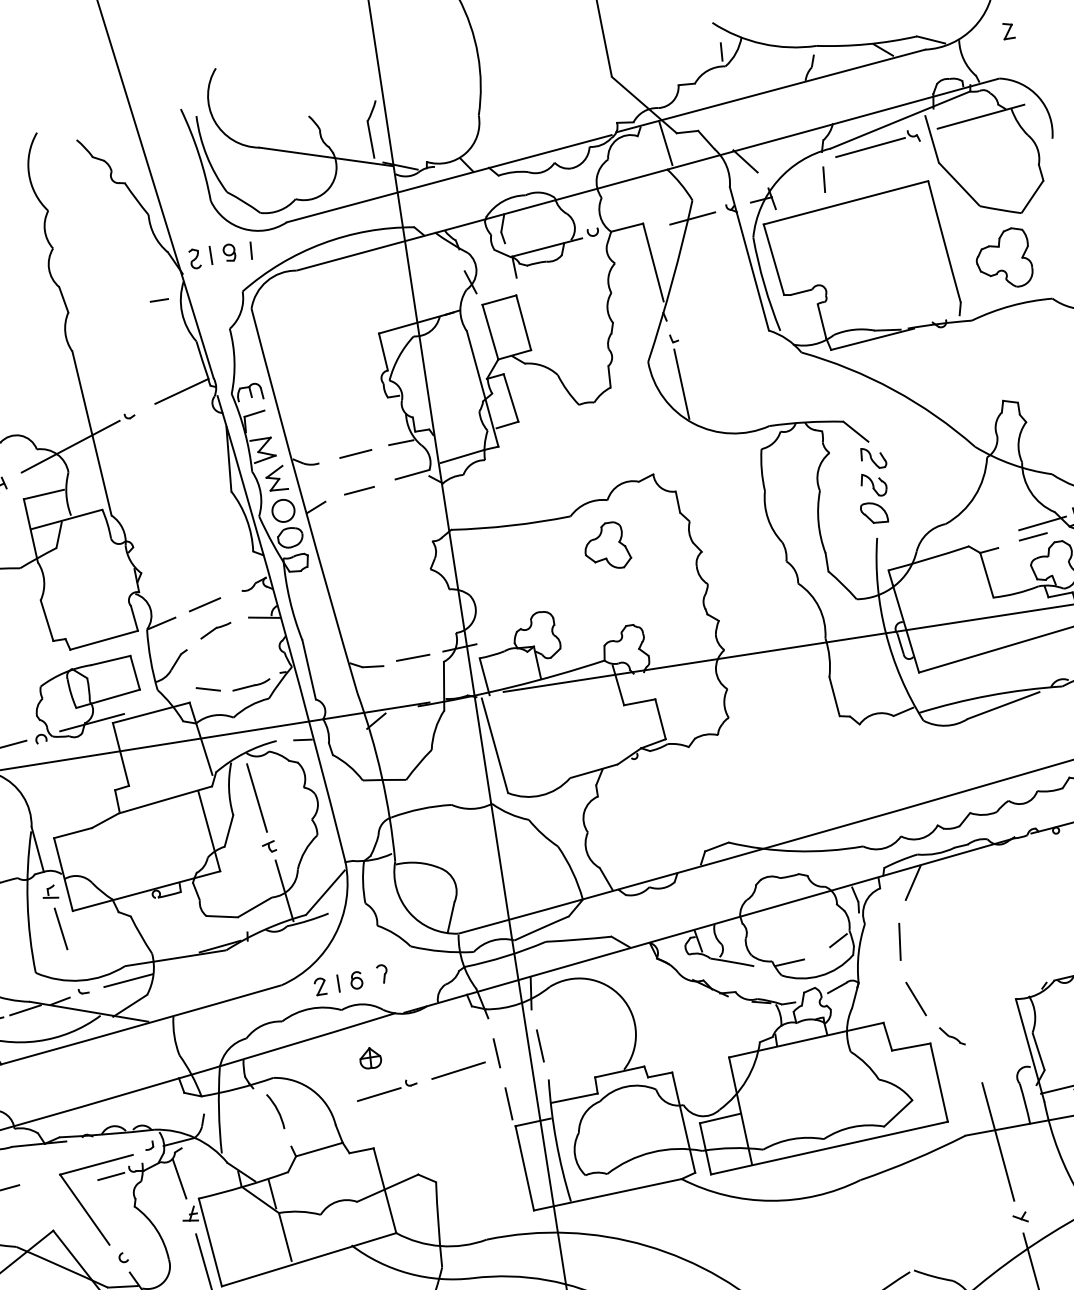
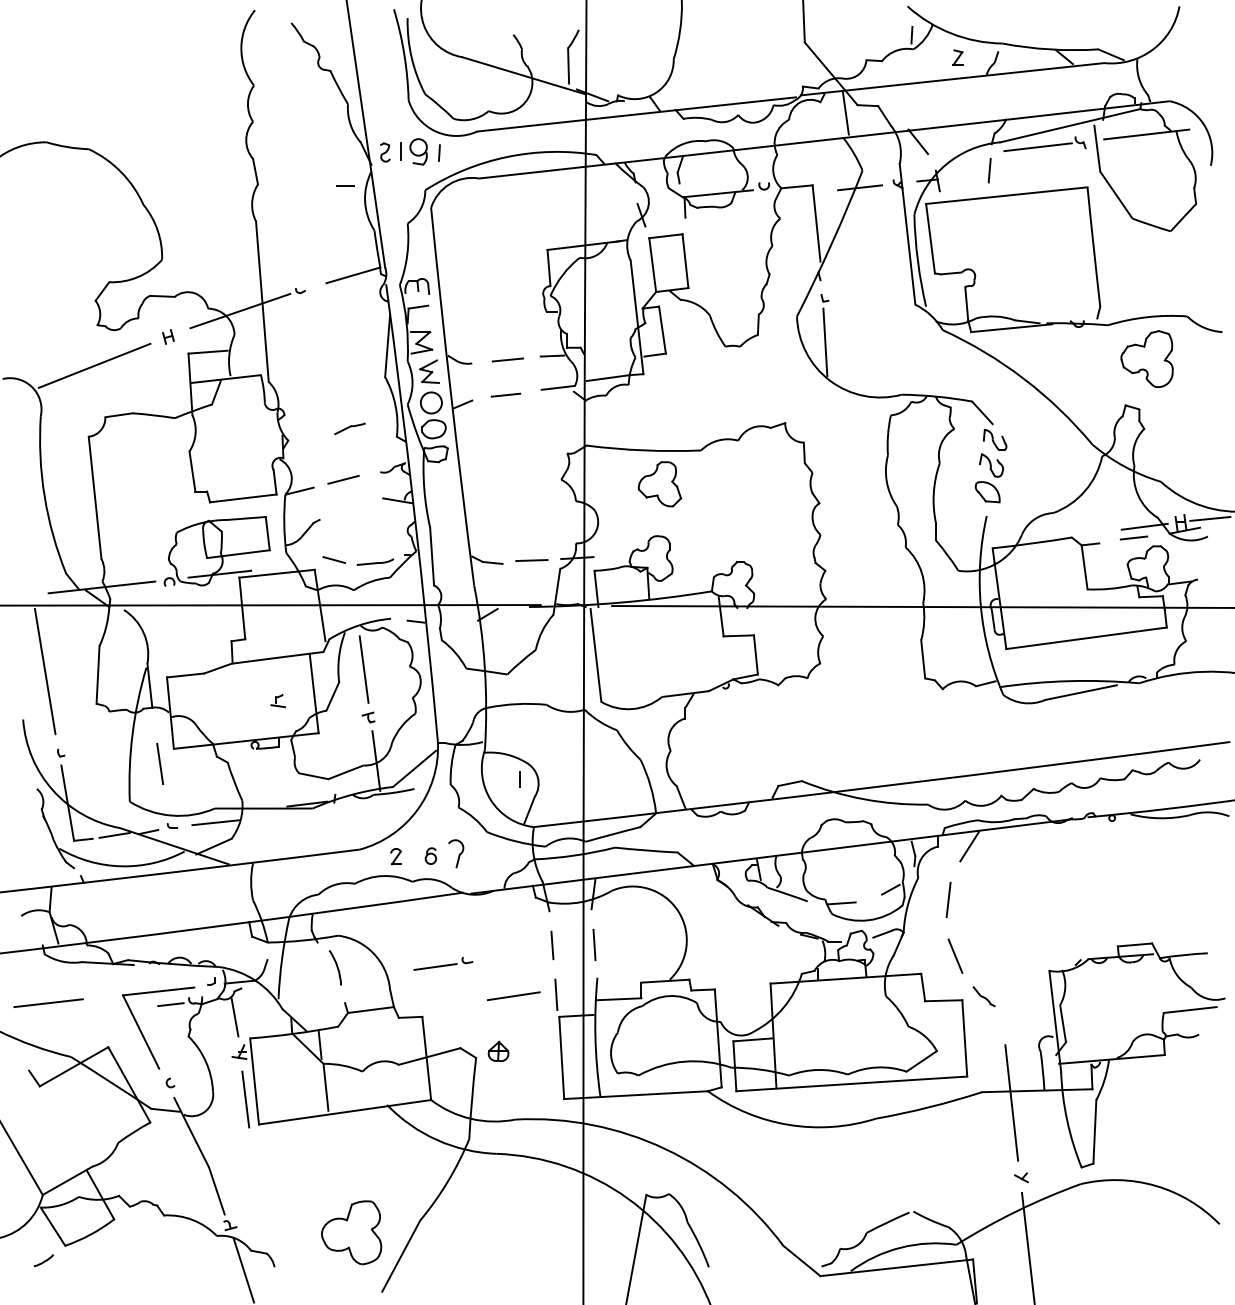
part: (1007, 30) -> (957, 57), moved
part: (229, 252) -> (418, 151), size x1.6
part: (1002, 258) -> (1146, 358), moved
part: (606, 546) -> (659, 484), moved
part: (215, 630) -> (349, 428), moved
part: (49, 893) -> (277, 701), moved
part: (382, 973) -> (456, 853), size x1.6
line: (338, 983) -> (519, 779), moved
part: (370, 1058) -> (498, 1051), moved
line: (458, 1071) -> (513, 996), moved

